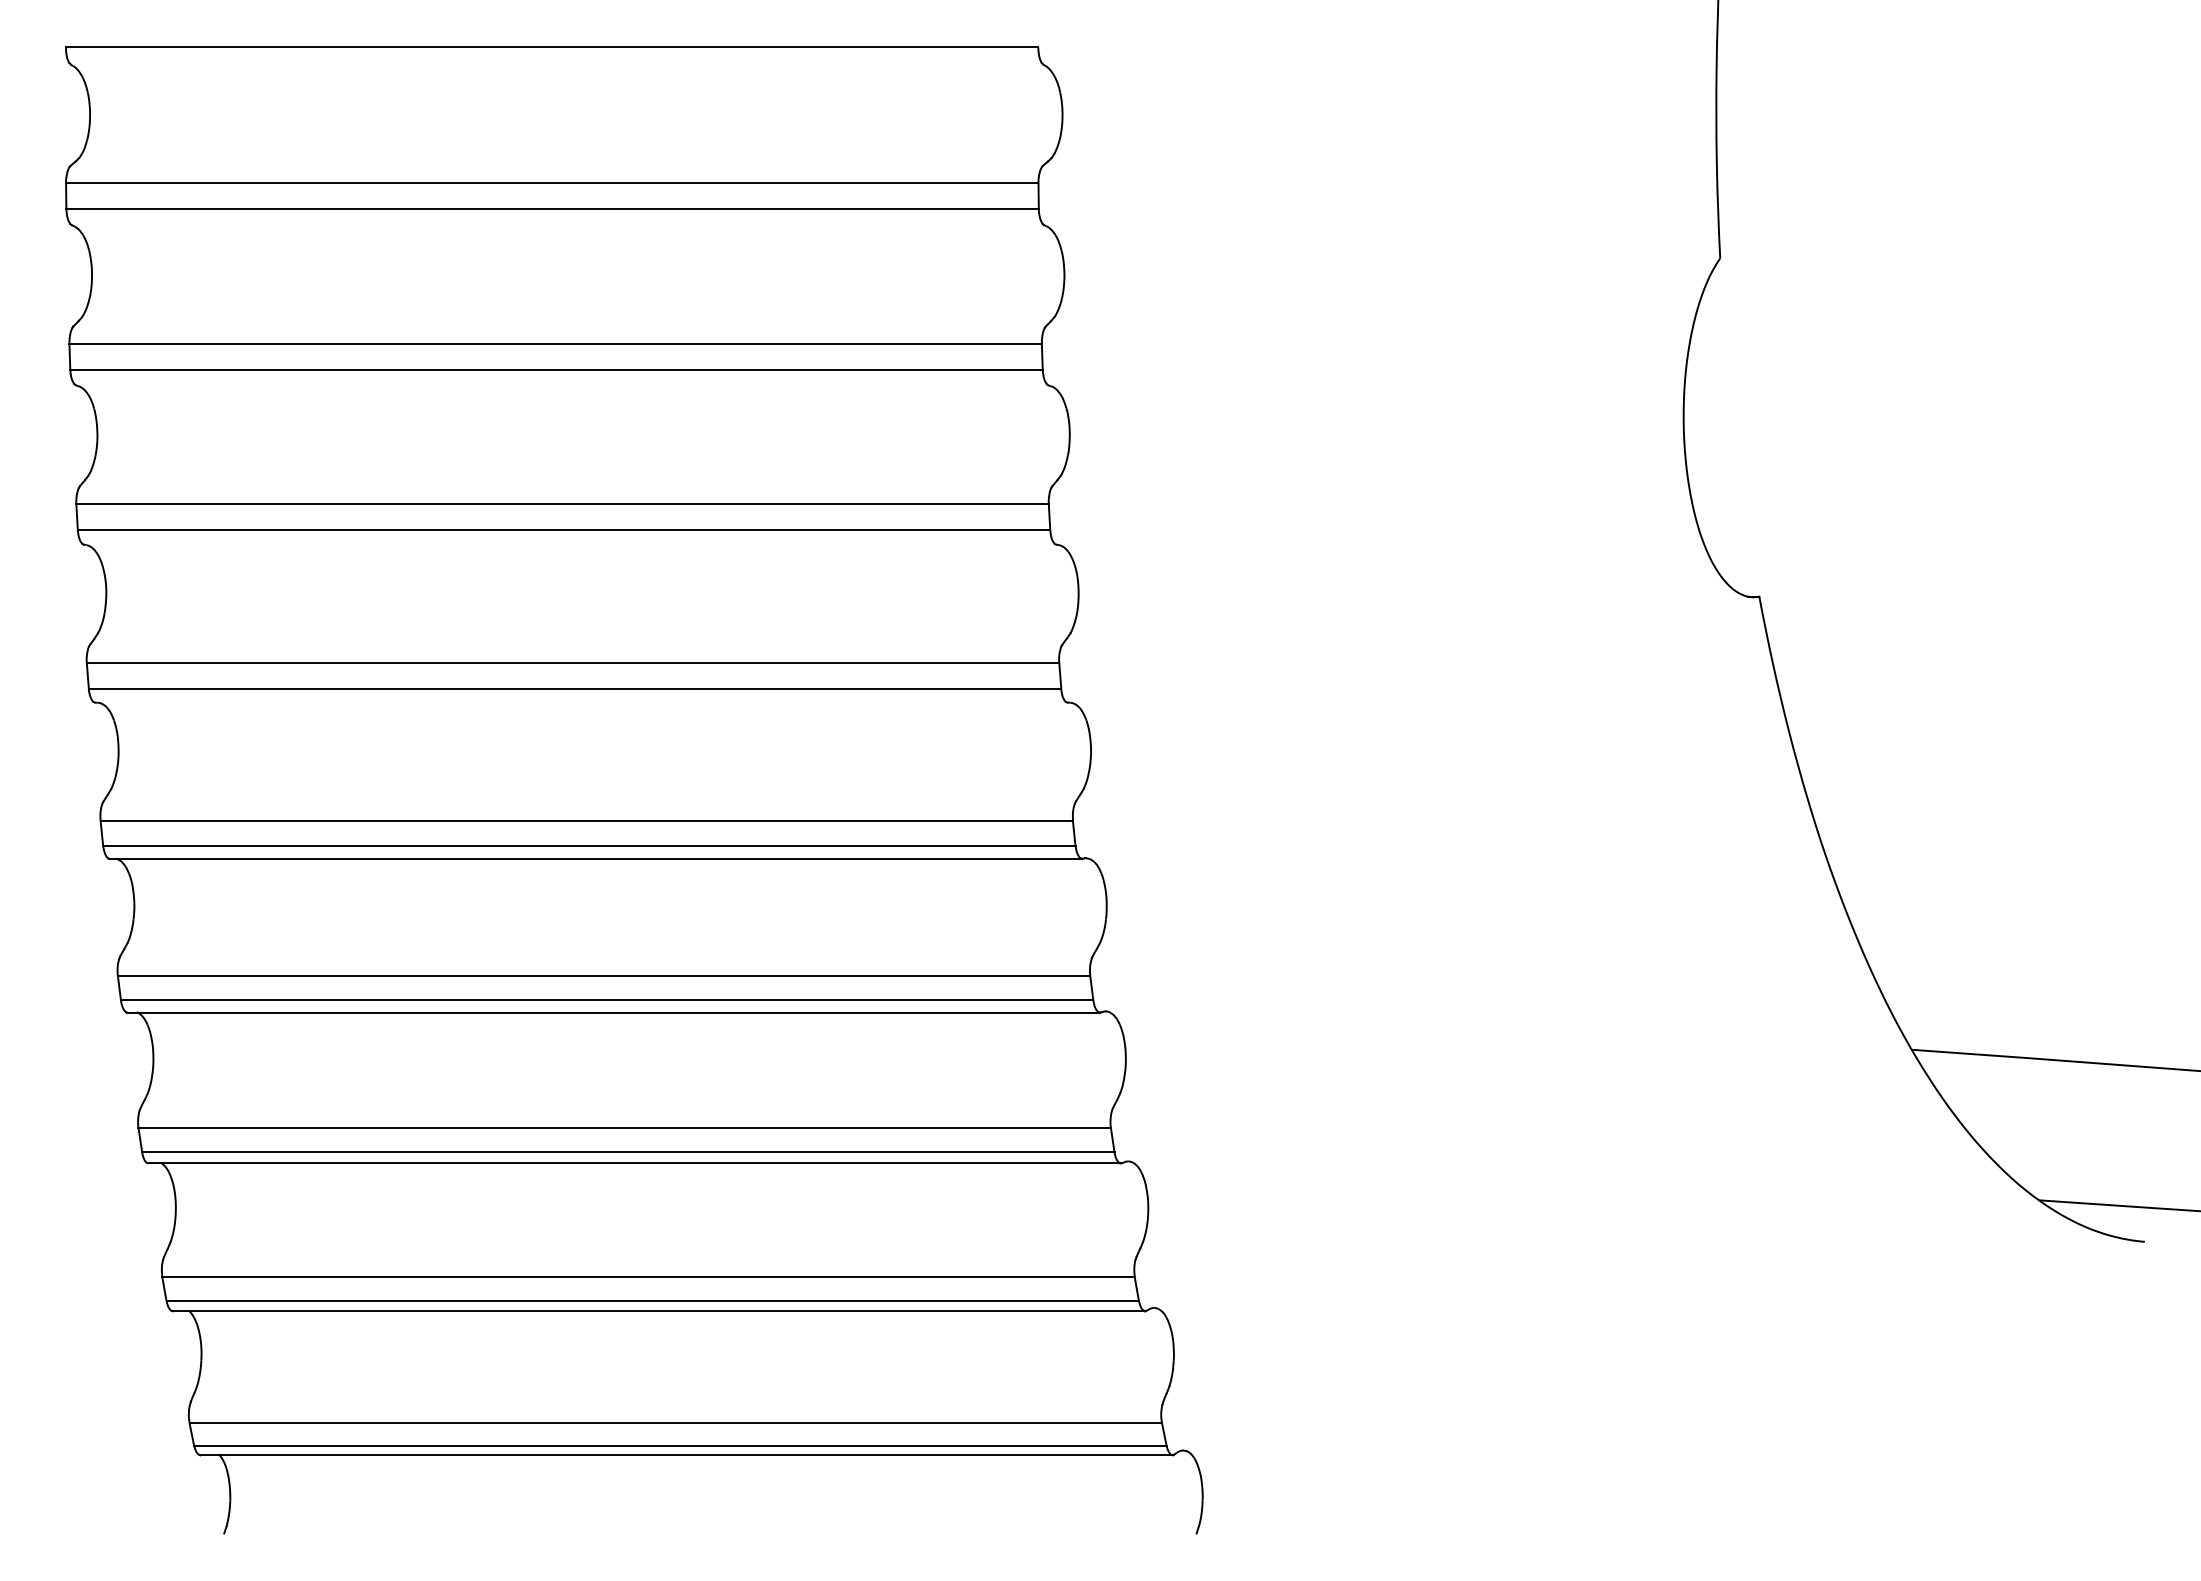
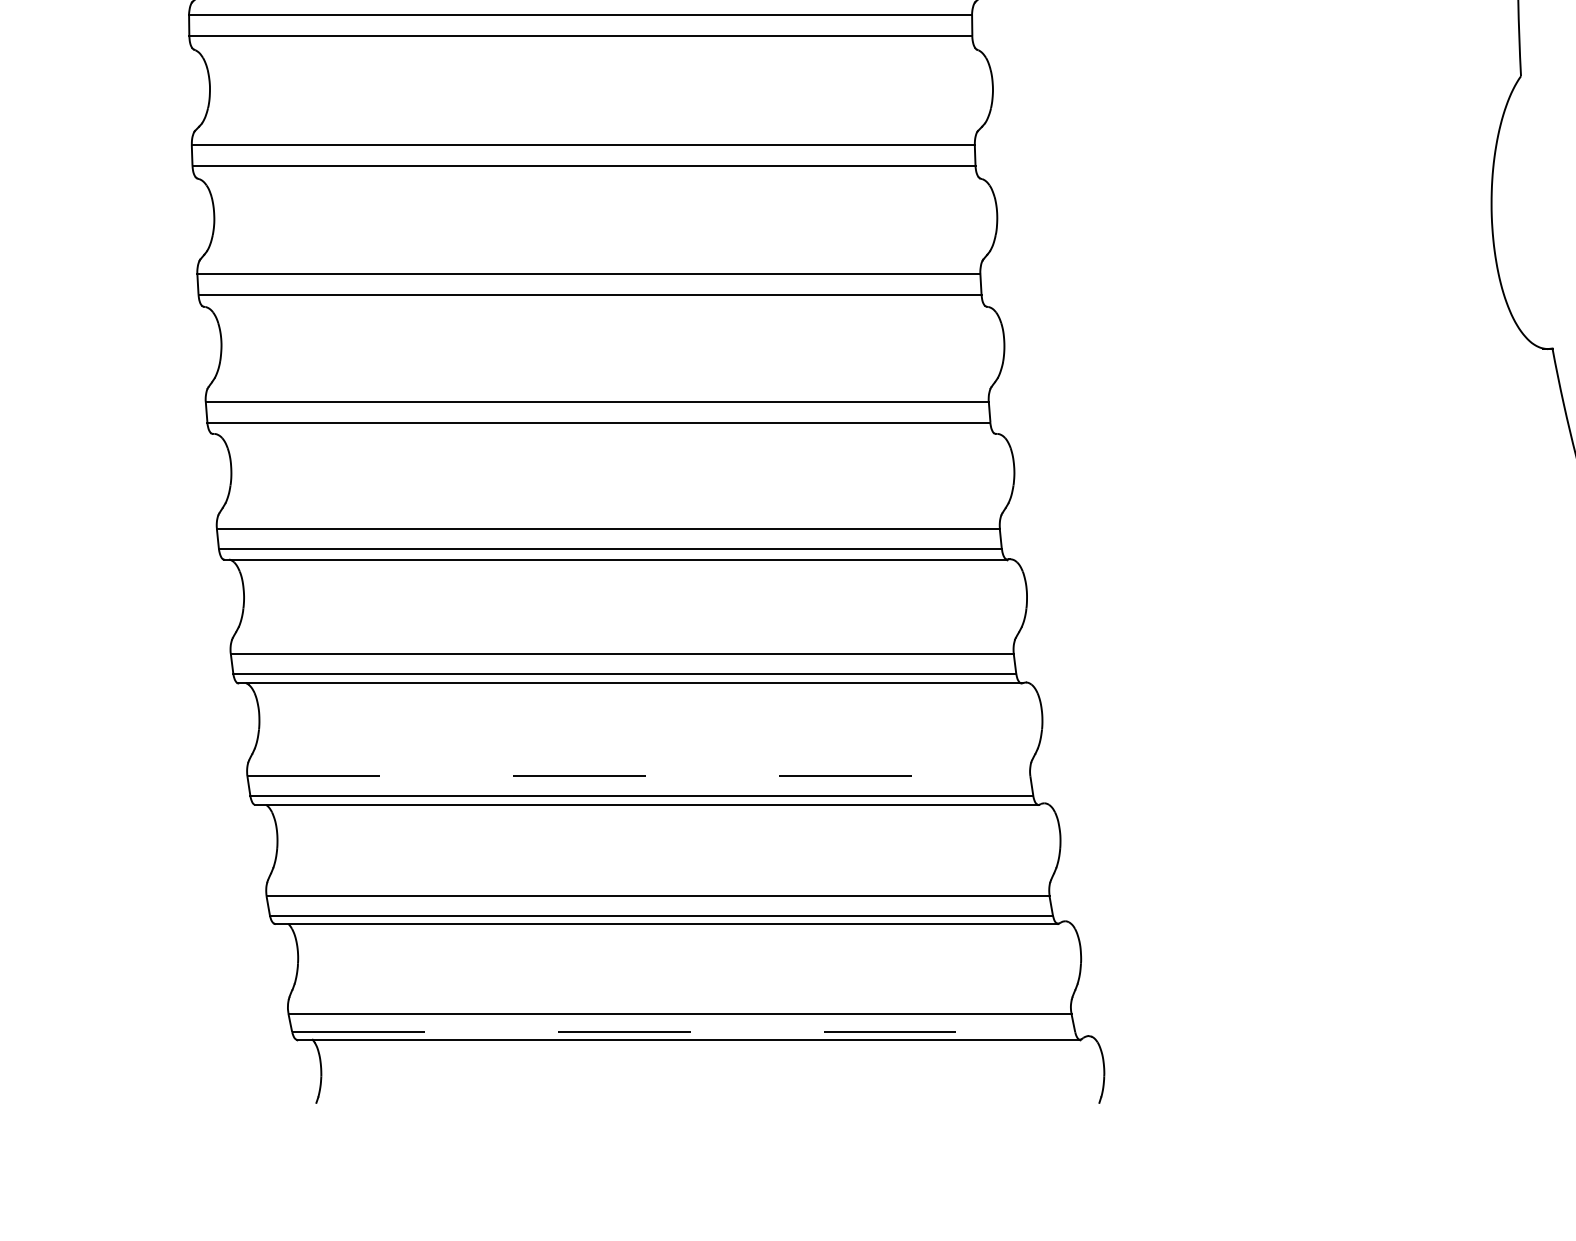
line: (625, 1127) -> (639, 775), solid -> dashed
line: (680, 1445) -> (683, 1032), solid -> dashed

